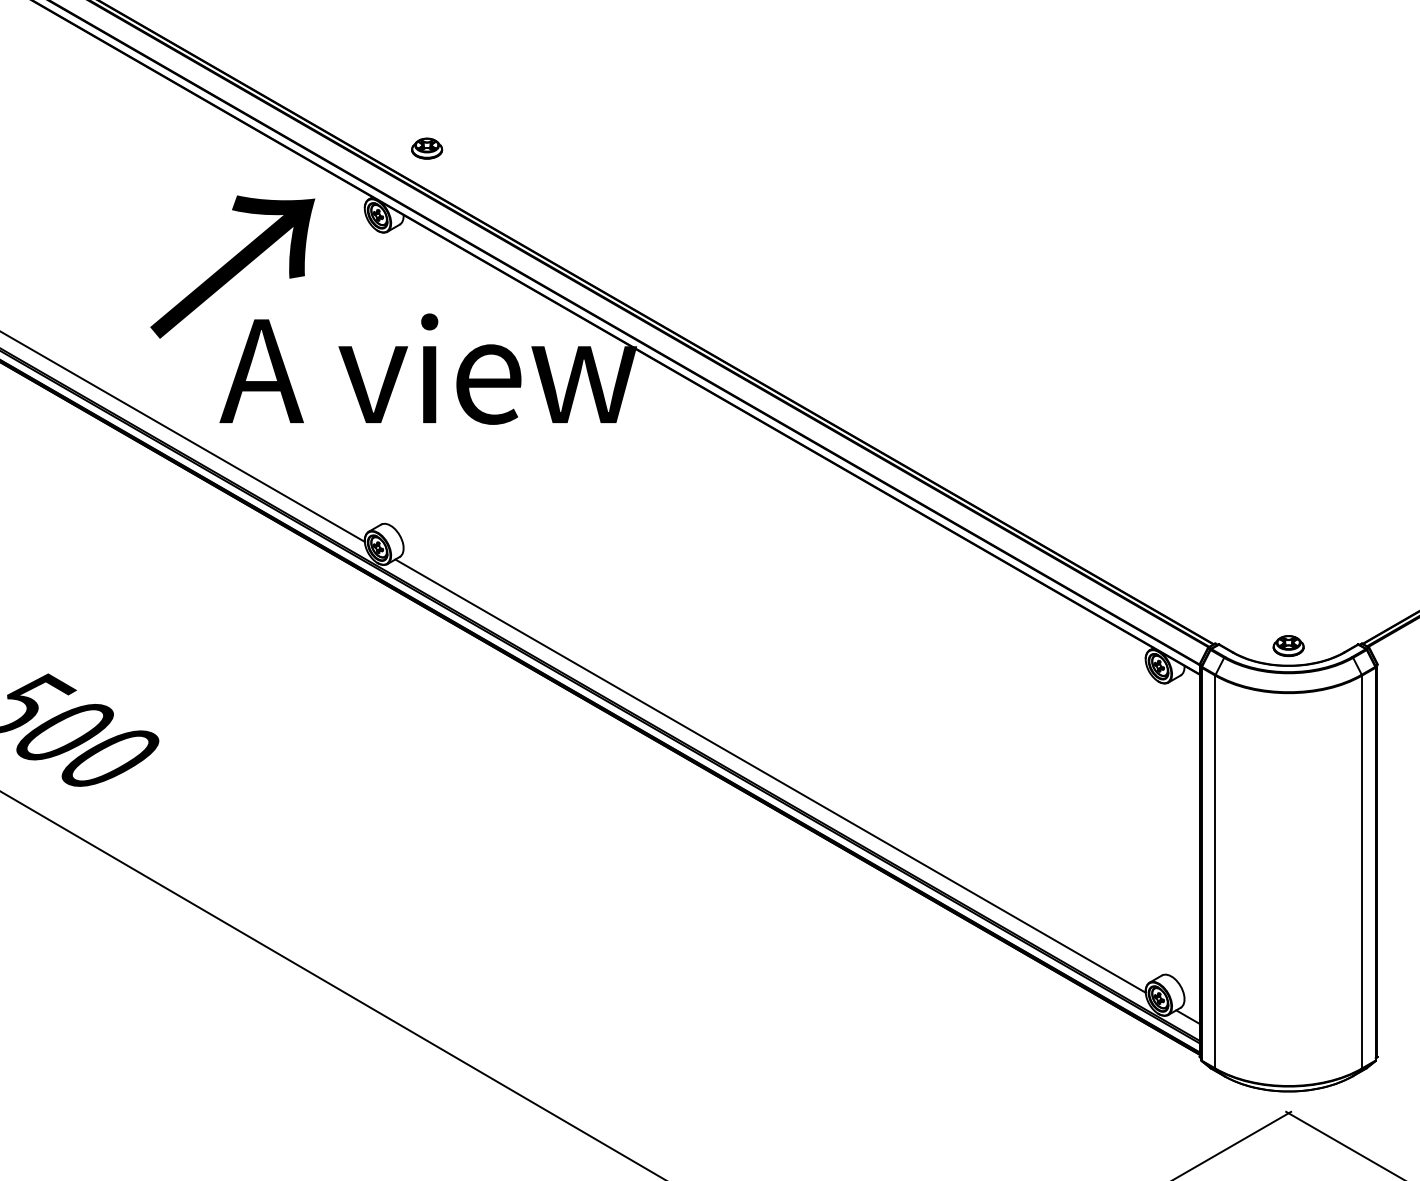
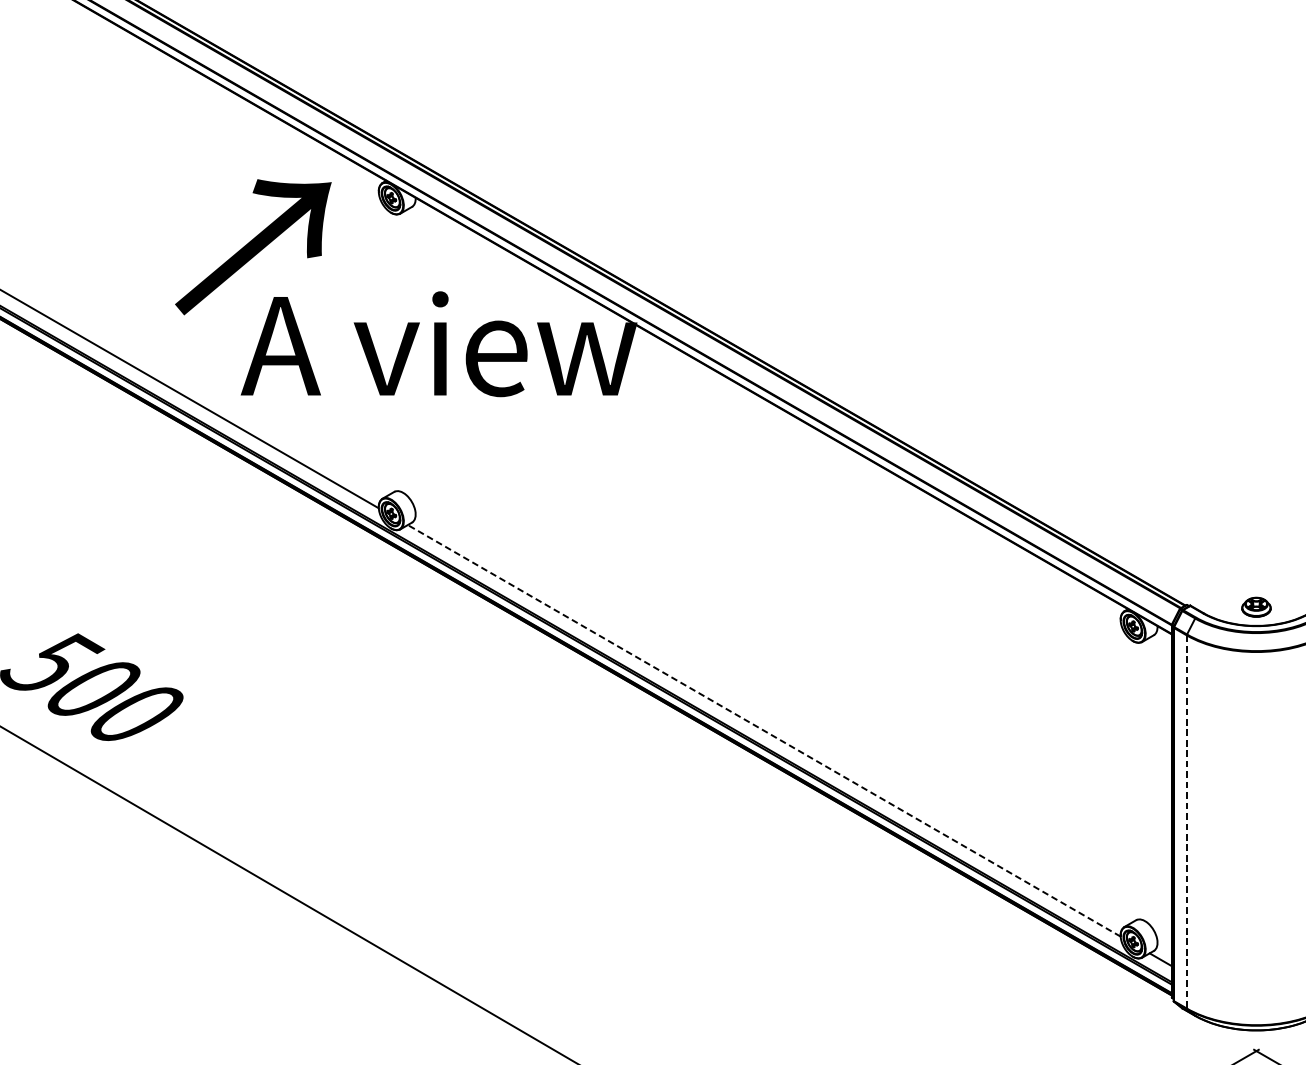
part: (427, 148) -> (438, 134), removed
line: (770, 775) -> (764, 730), solid -> dashed
line: (1215, 872) -> (1186, 822), solid -> dashed

